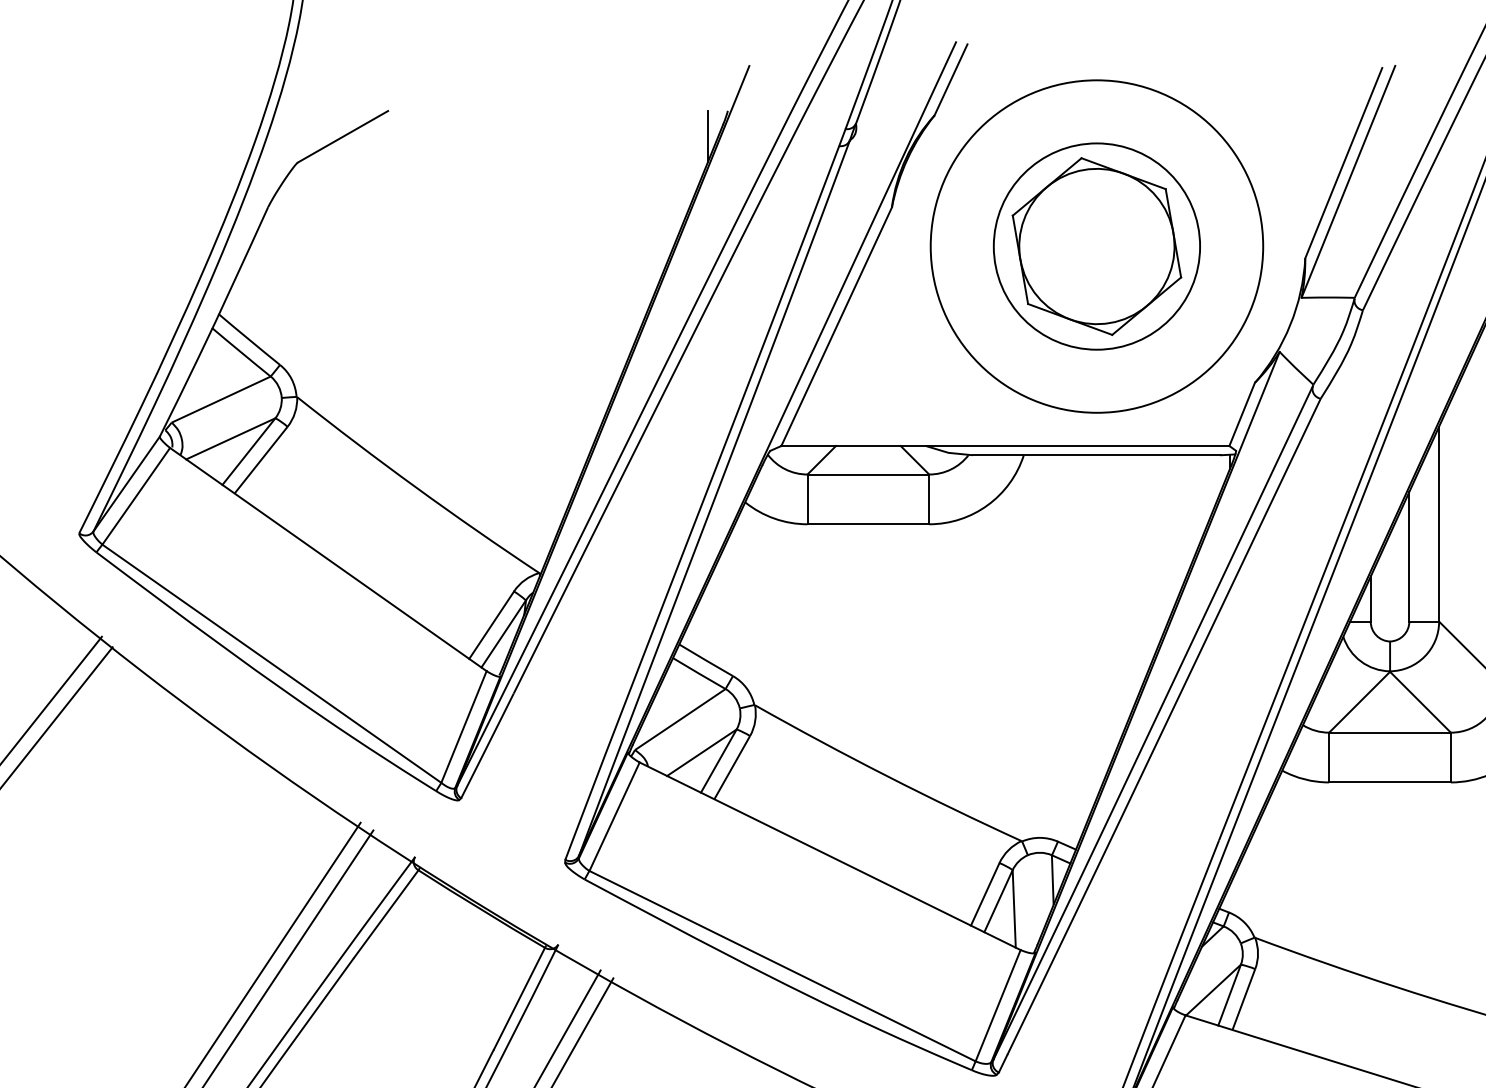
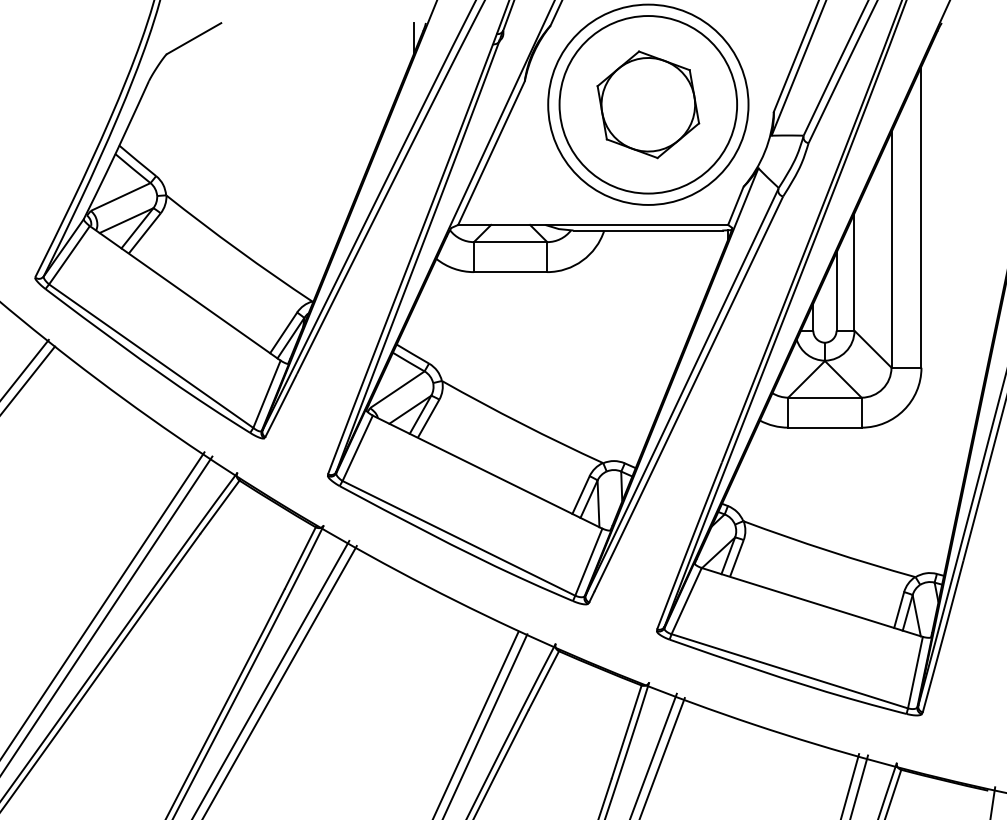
circle: (1097, 246) -> (648, 104), size x1.43

